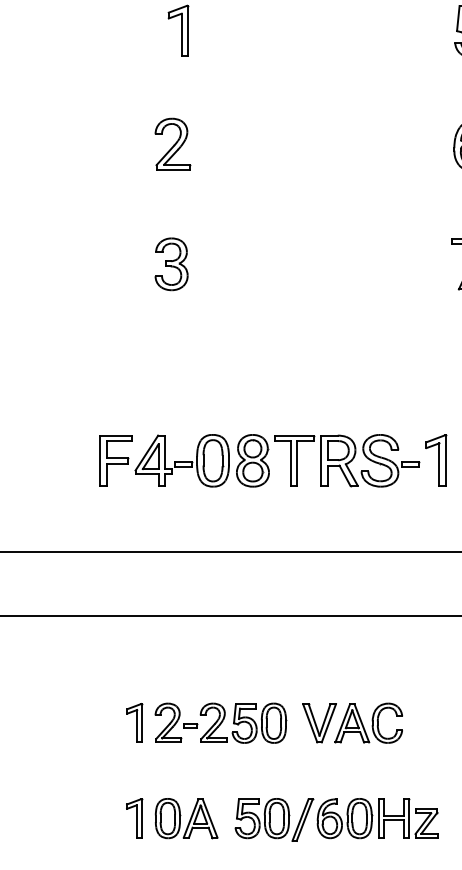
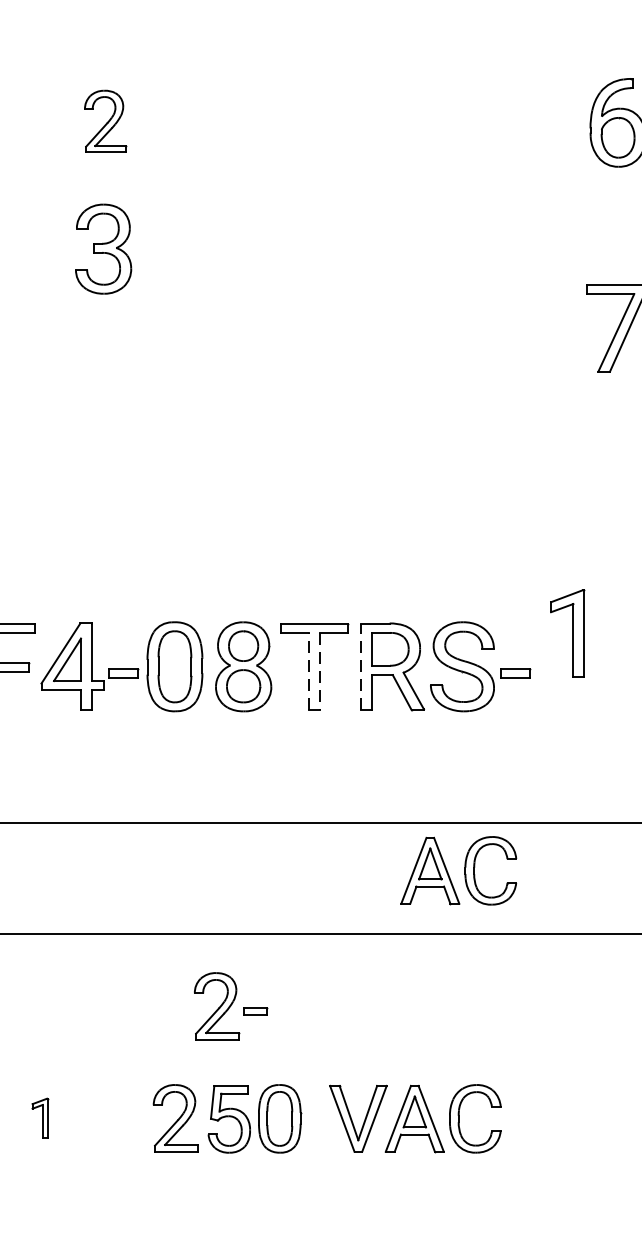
part: (172, 143) -> (105, 120), size x0.7
part: (171, 264) -> (103, 249), moved
line: (321, 460) -> (361, 666), solid -> dashed
part: (436, 460) -> (568, 633), moved
line: (290, 463) -> (308, 671), solid -> dashed
line: (297, 464) -> (320, 673), solid -> dashed
part: (377, 578) -> (458, 869), added
part: (134, 722) -> (39, 1117), size x0.6
part: (176, 722) -> (230, 1005), moved

